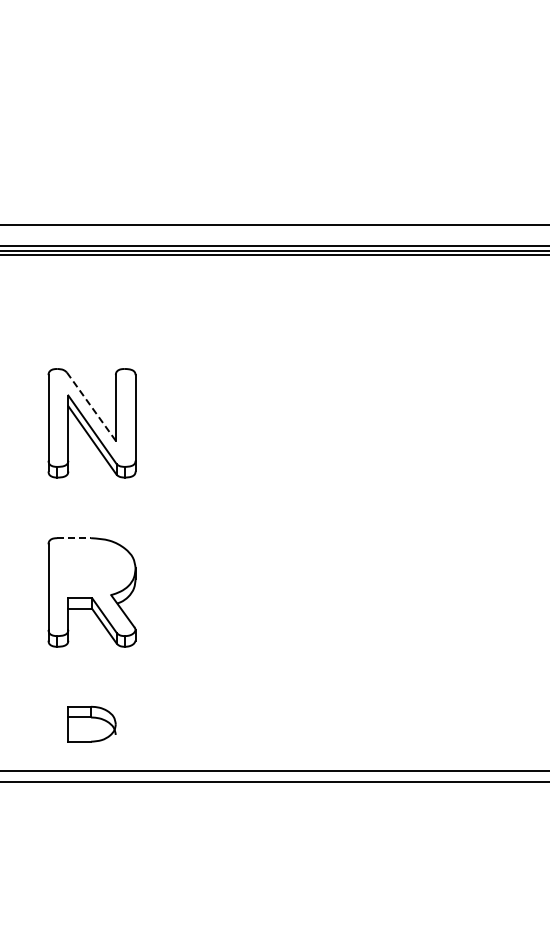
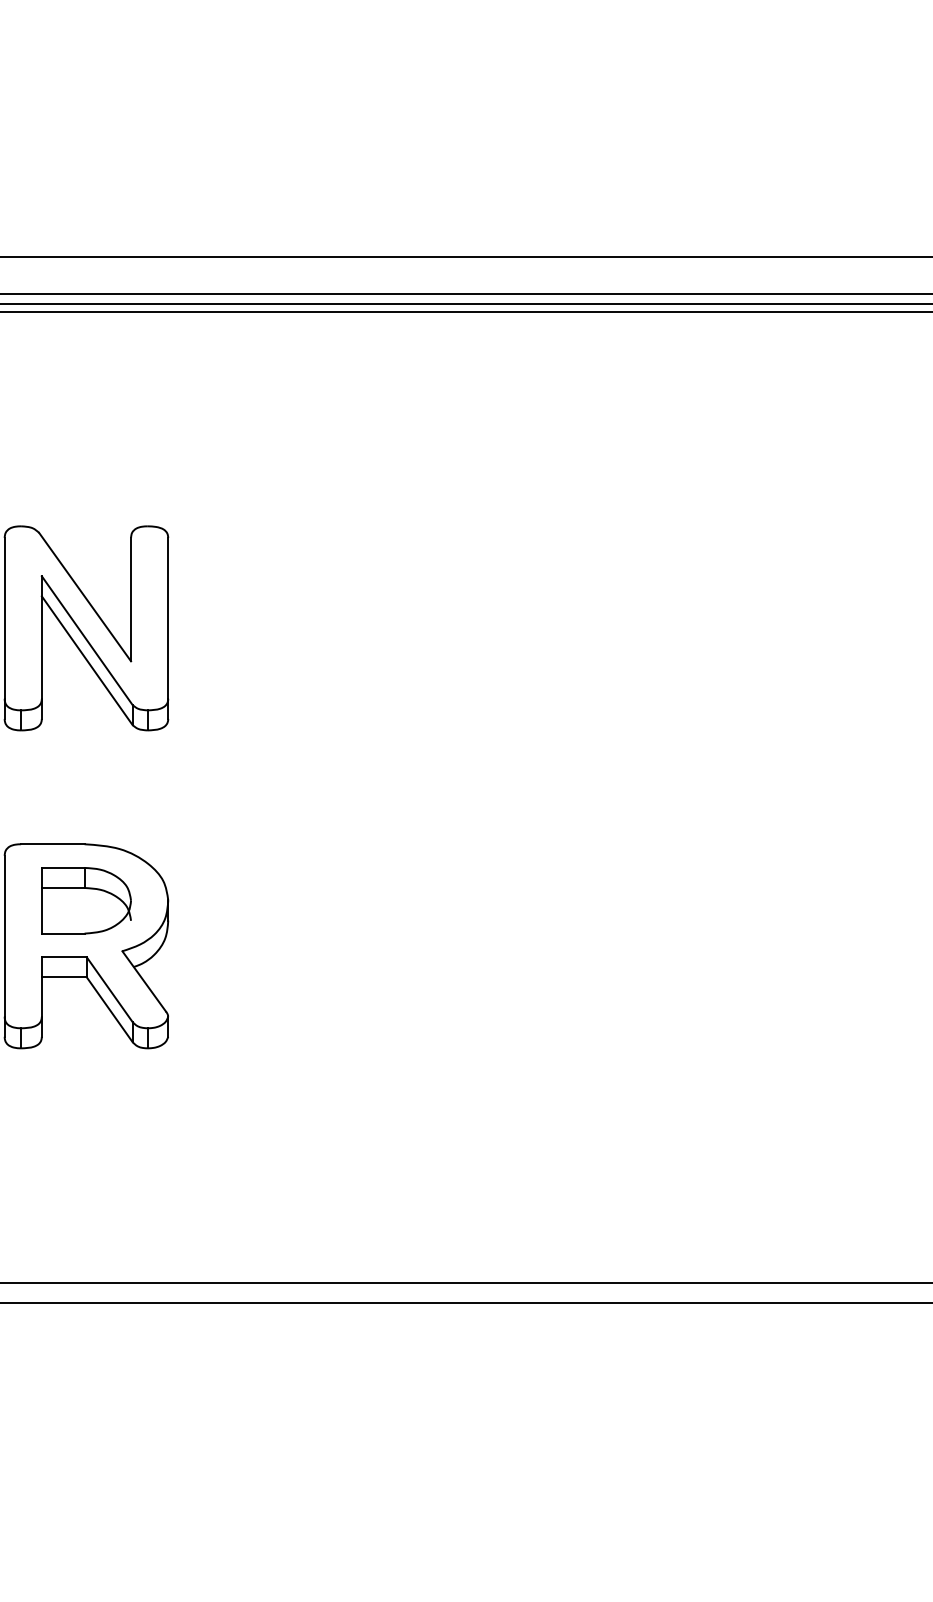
line: (91, 407) -> (85, 598), dashed -> solid
line: (74, 538) -> (53, 844), dashed -> solid
part: (91, 723) -> (85, 899), moved

